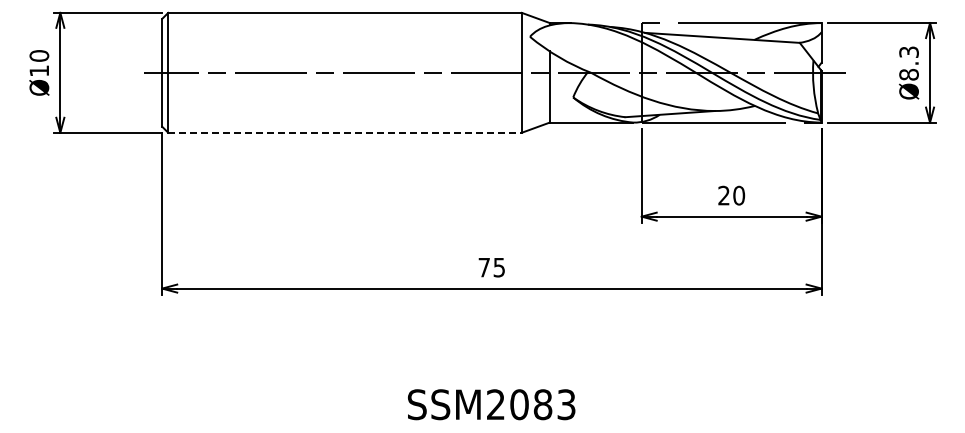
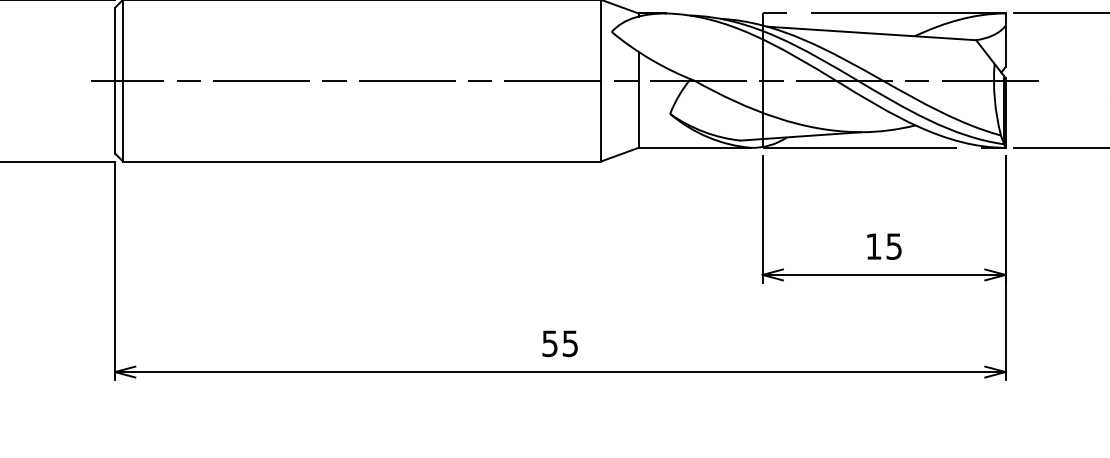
line: (345, 132) -> (362, 161), dashed -> solid
text: (731, 195) -> (883, 246), 20 -> 15
text: (483, 267) -> (548, 343), 75 -> 55

